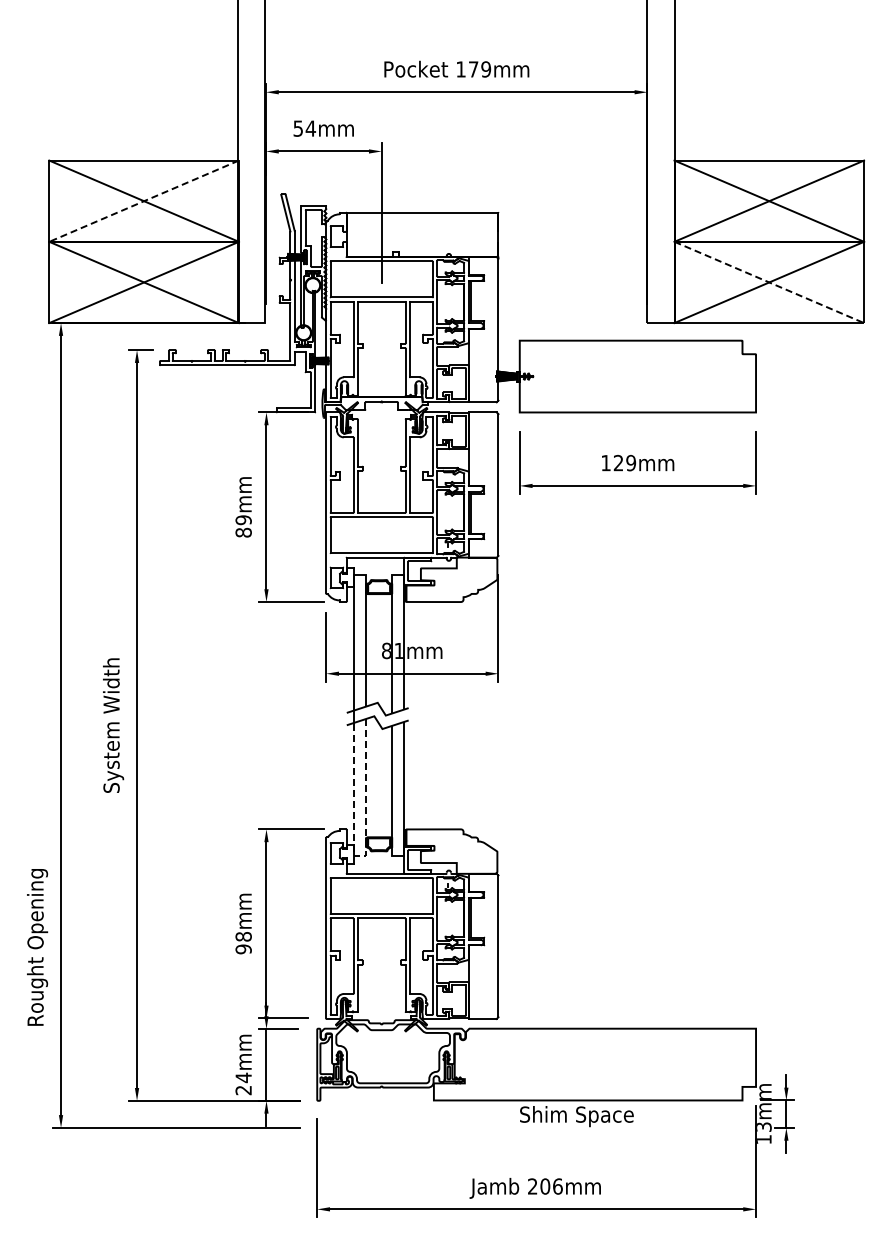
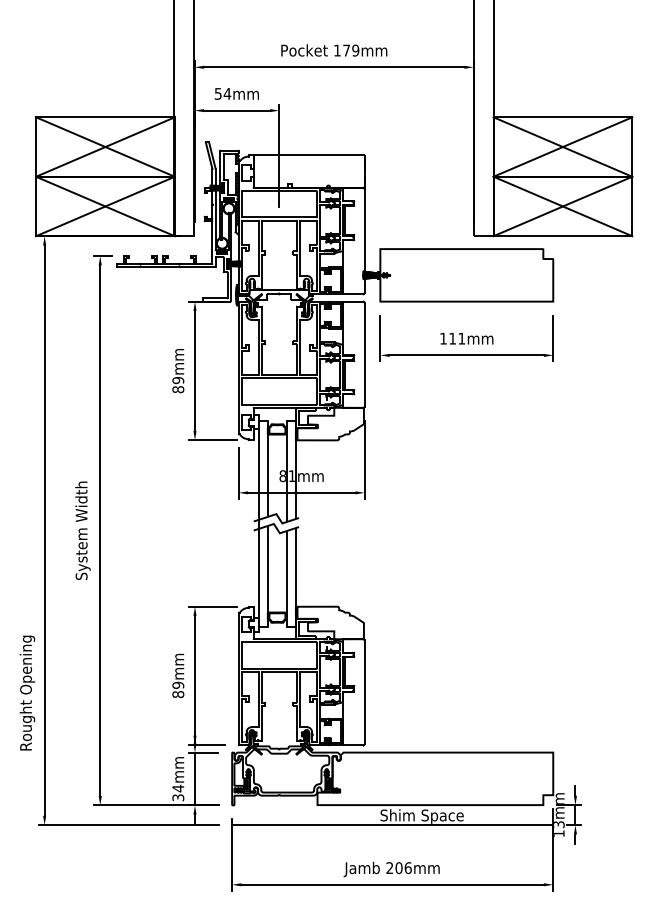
line: (143, 201) -> (104, 147), dashed -> solid
line: (769, 282) -> (563, 206), dashed -> solid
text: (624, 462) -> (456, 338), 129mm -> 111mm
line: (361, 856) -> (264, 626), dashed -> solid
text: (243, 943) -> (178, 690), 98mm -> 89mm
text: (243, 1090) -> (178, 797), 24mm -> 34mm
line: (537, 1127) -> (393, 824), added

